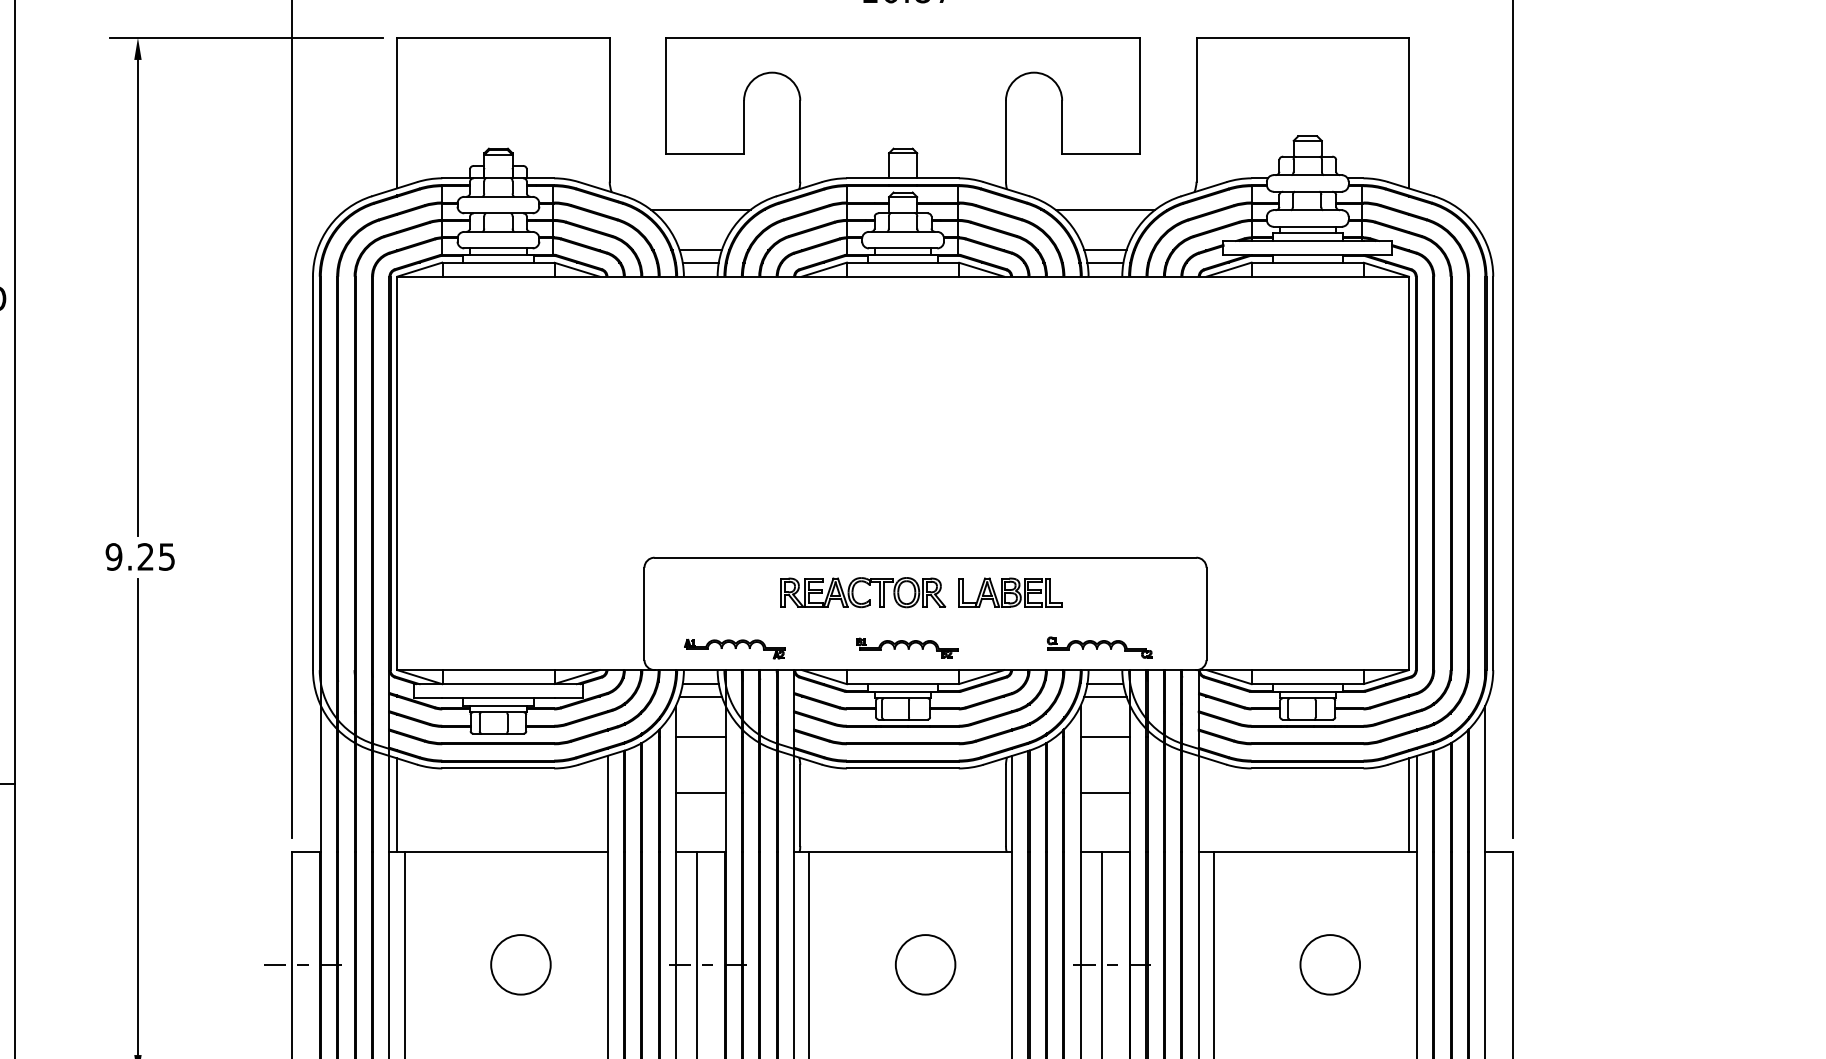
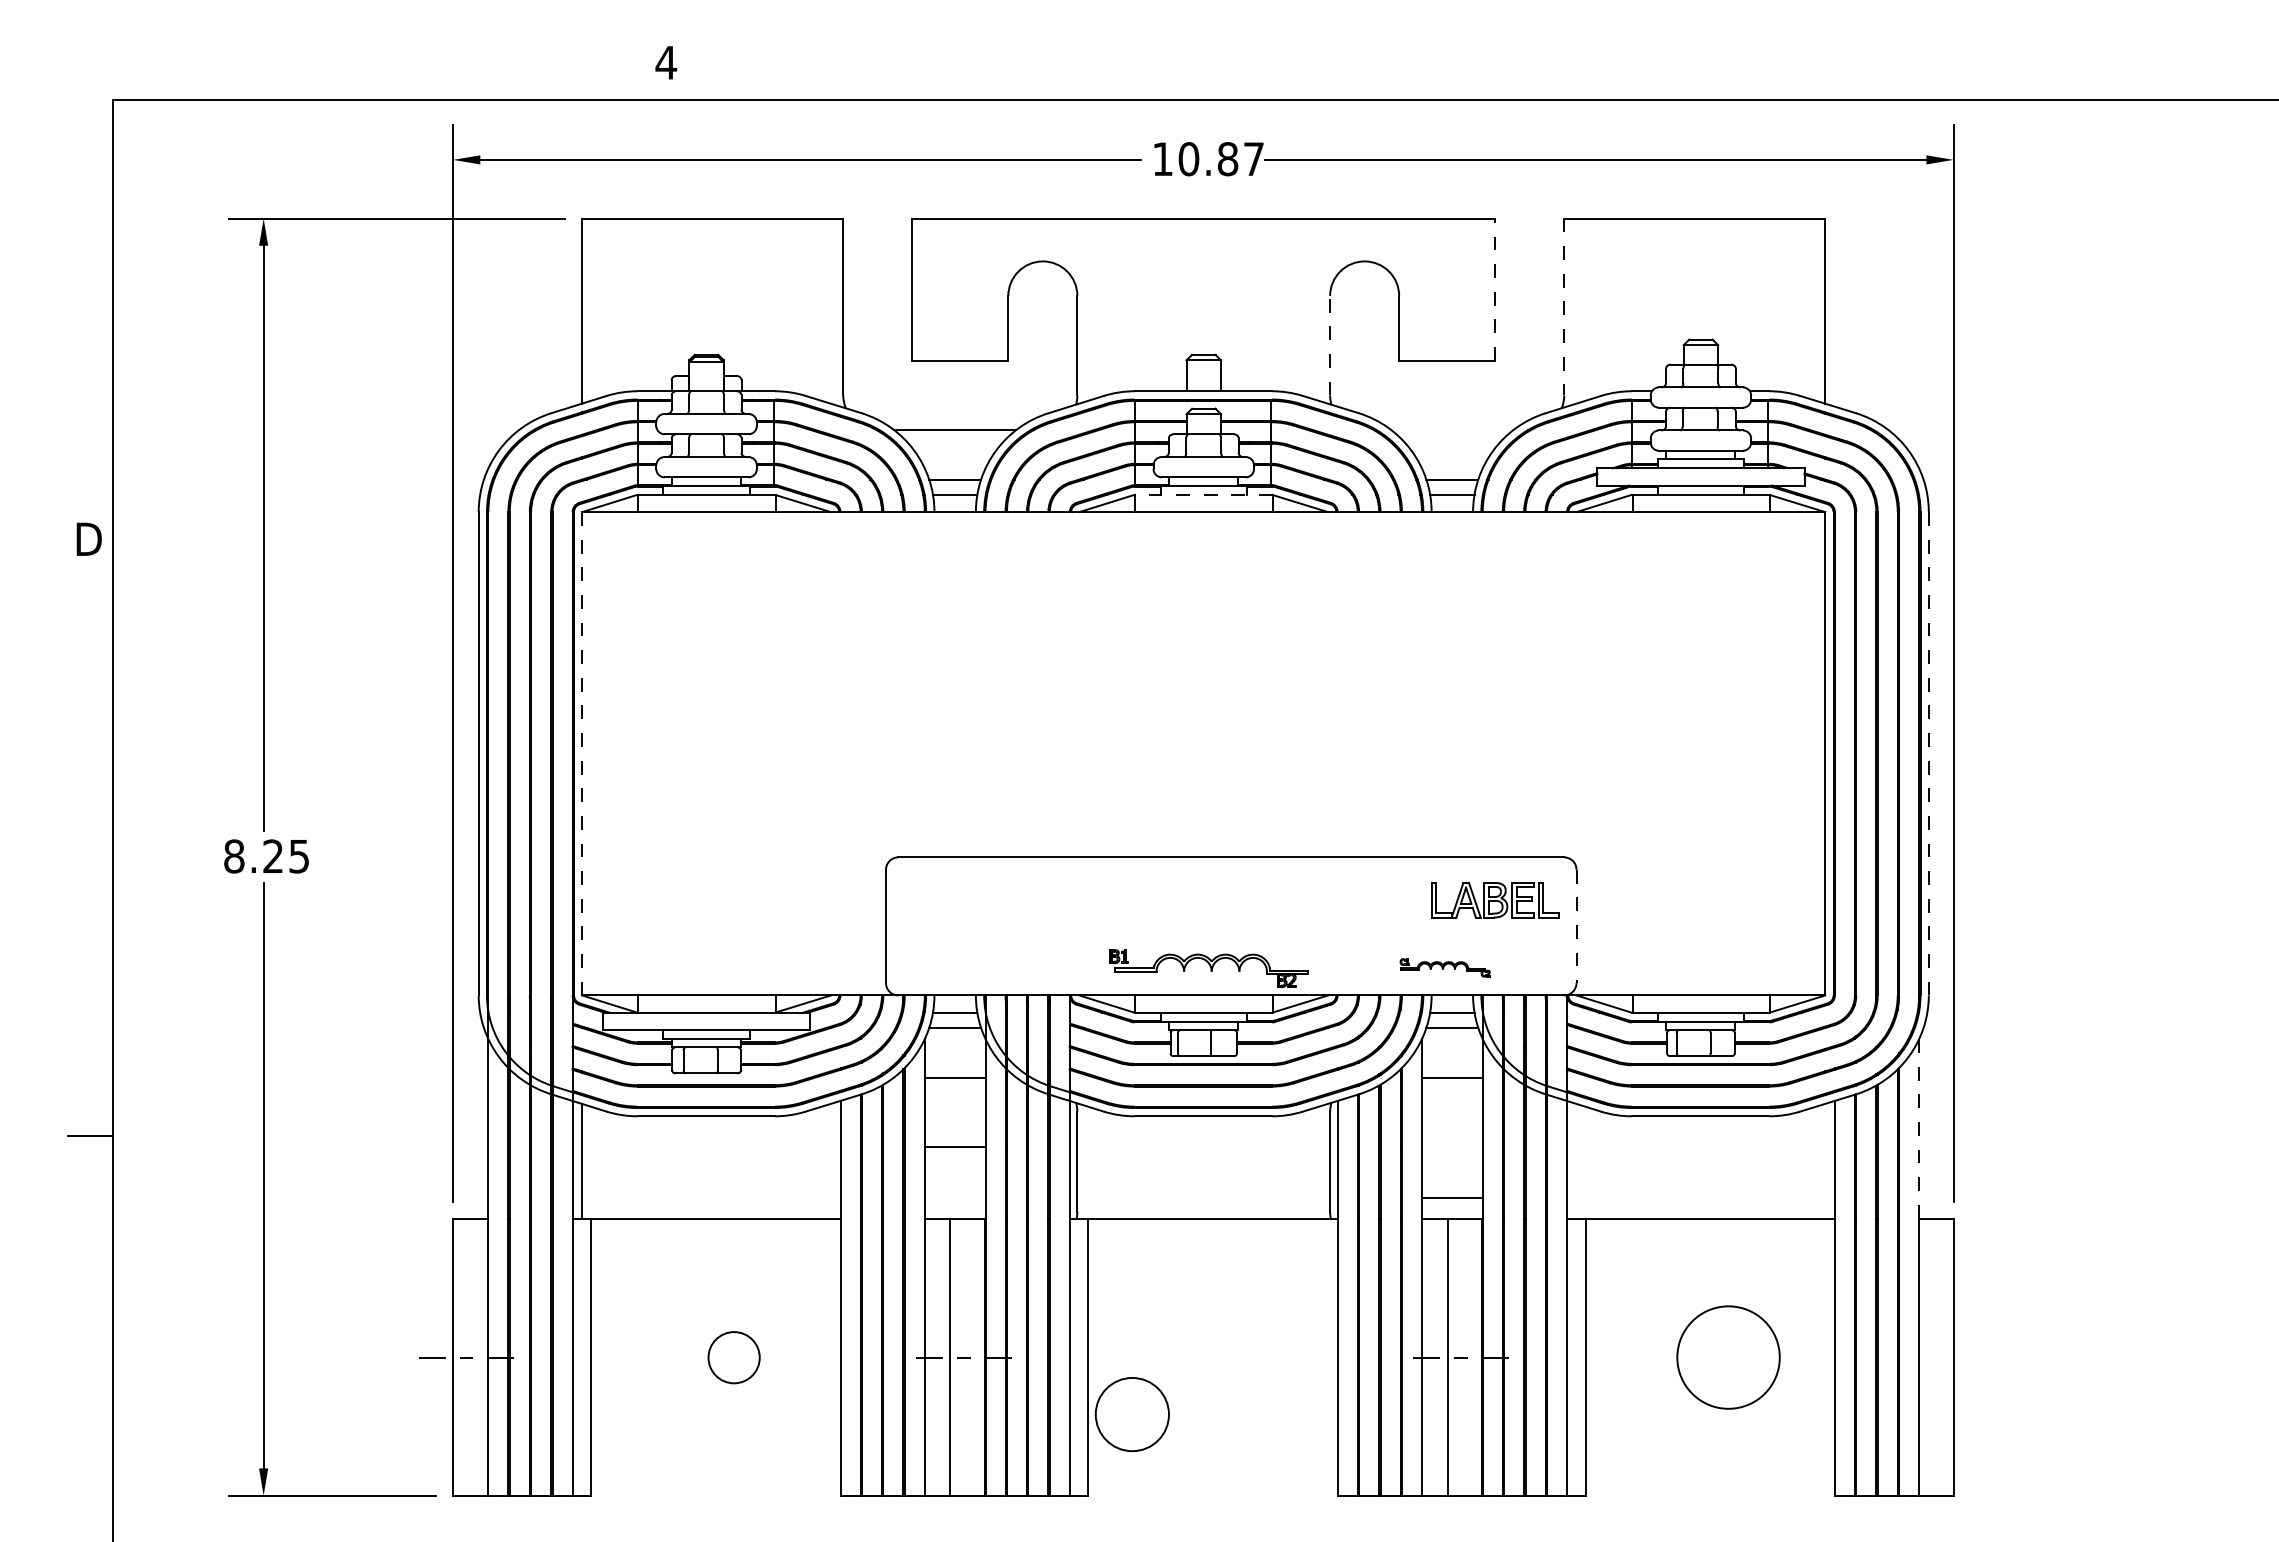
line: (1140, 95) -> (1495, 289), solid -> dashed
line: (1196, 110) -> (1564, 307), solid -> dashed
line: (1006, 141) -> (1330, 345), solid -> dashed
line: (1105, 209) -> (1452, 429), removed
line: (903, 262) -> (1204, 494), solid -> dashed
line: (397, 473) -> (582, 753), solid -> dashed
line: (1492, 473) -> (1928, 753), solid -> dashed
text: (114, 557) -> (234, 856), 9.25 -> 8.25
part: (868, 585) -> (1161, 891), removed
part: (1011, 592) -> (1495, 900), moved
line: (1206, 613) -> (1576, 926), solid -> dashed
part: (906, 647) -> (1208, 967), size x1.6
part: (1099, 647) -> (1444, 967), size x0.7
part: (734, 648) -> (996, 969), removed
line: (1485, 779) -> (1919, 1129), solid -> dashed
line: (1104, 793) -> (1451, 1197), moved
line: (1409, 805) -> (1825, 1161), removed
circle: (520, 964) -> (733, 1357), size x0.7
circle: (924, 964) -> (1131, 1414), moved
circle: (1330, 964) -> (1728, 1357), size x1.4

